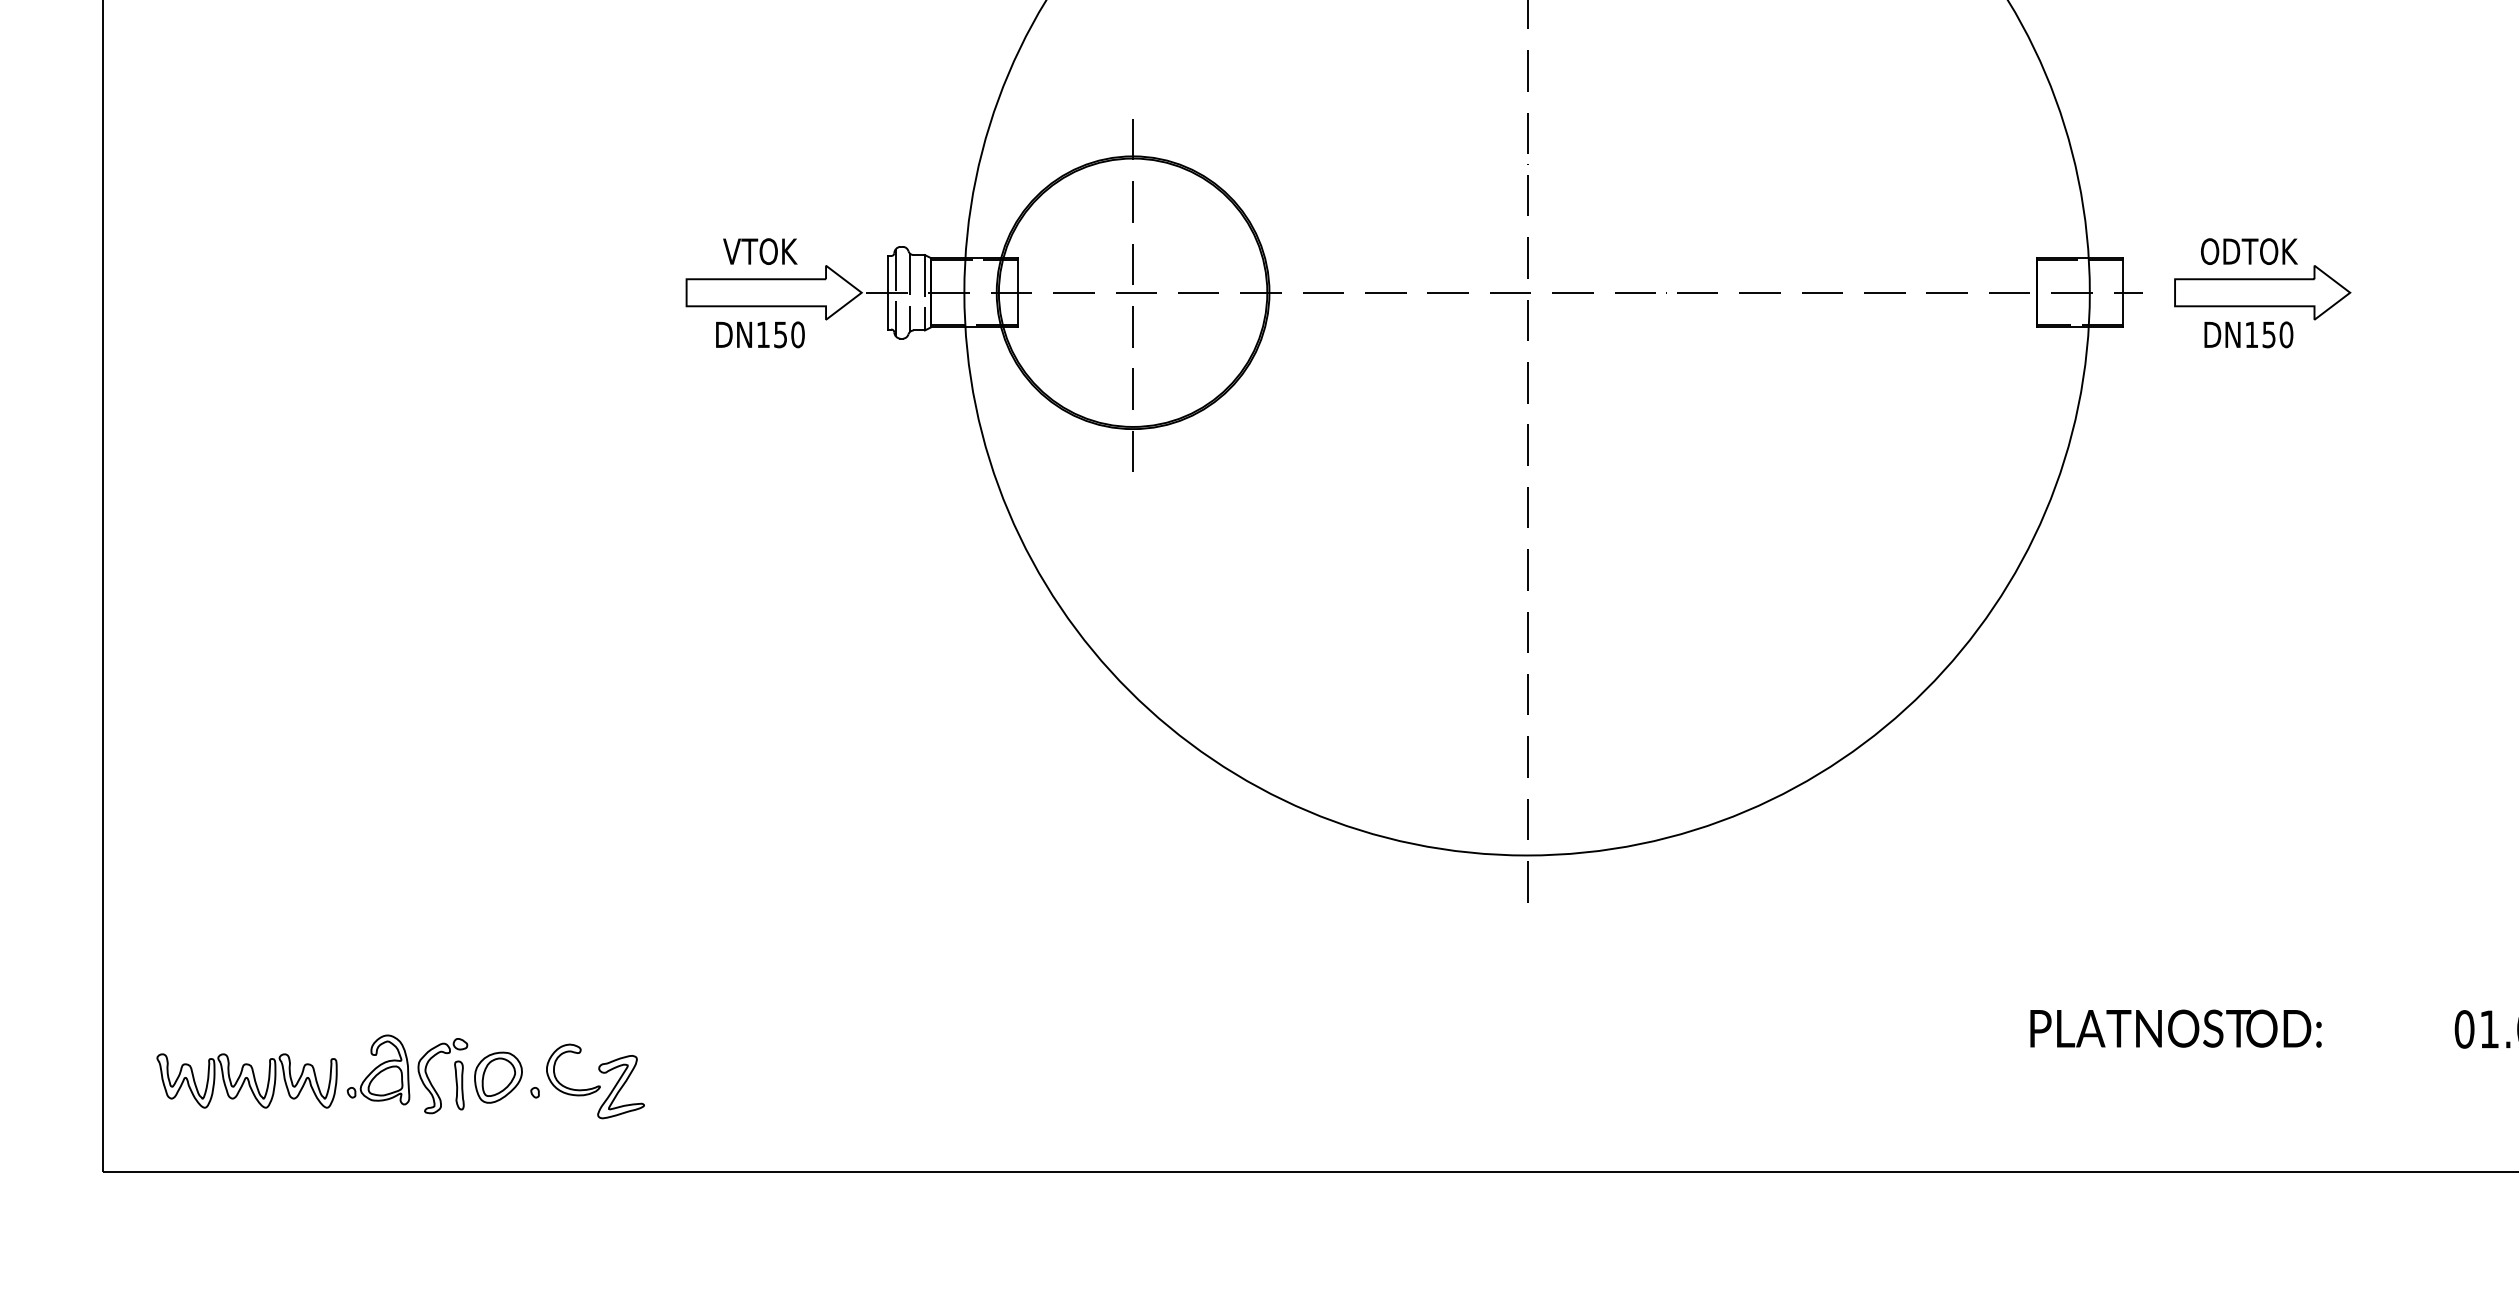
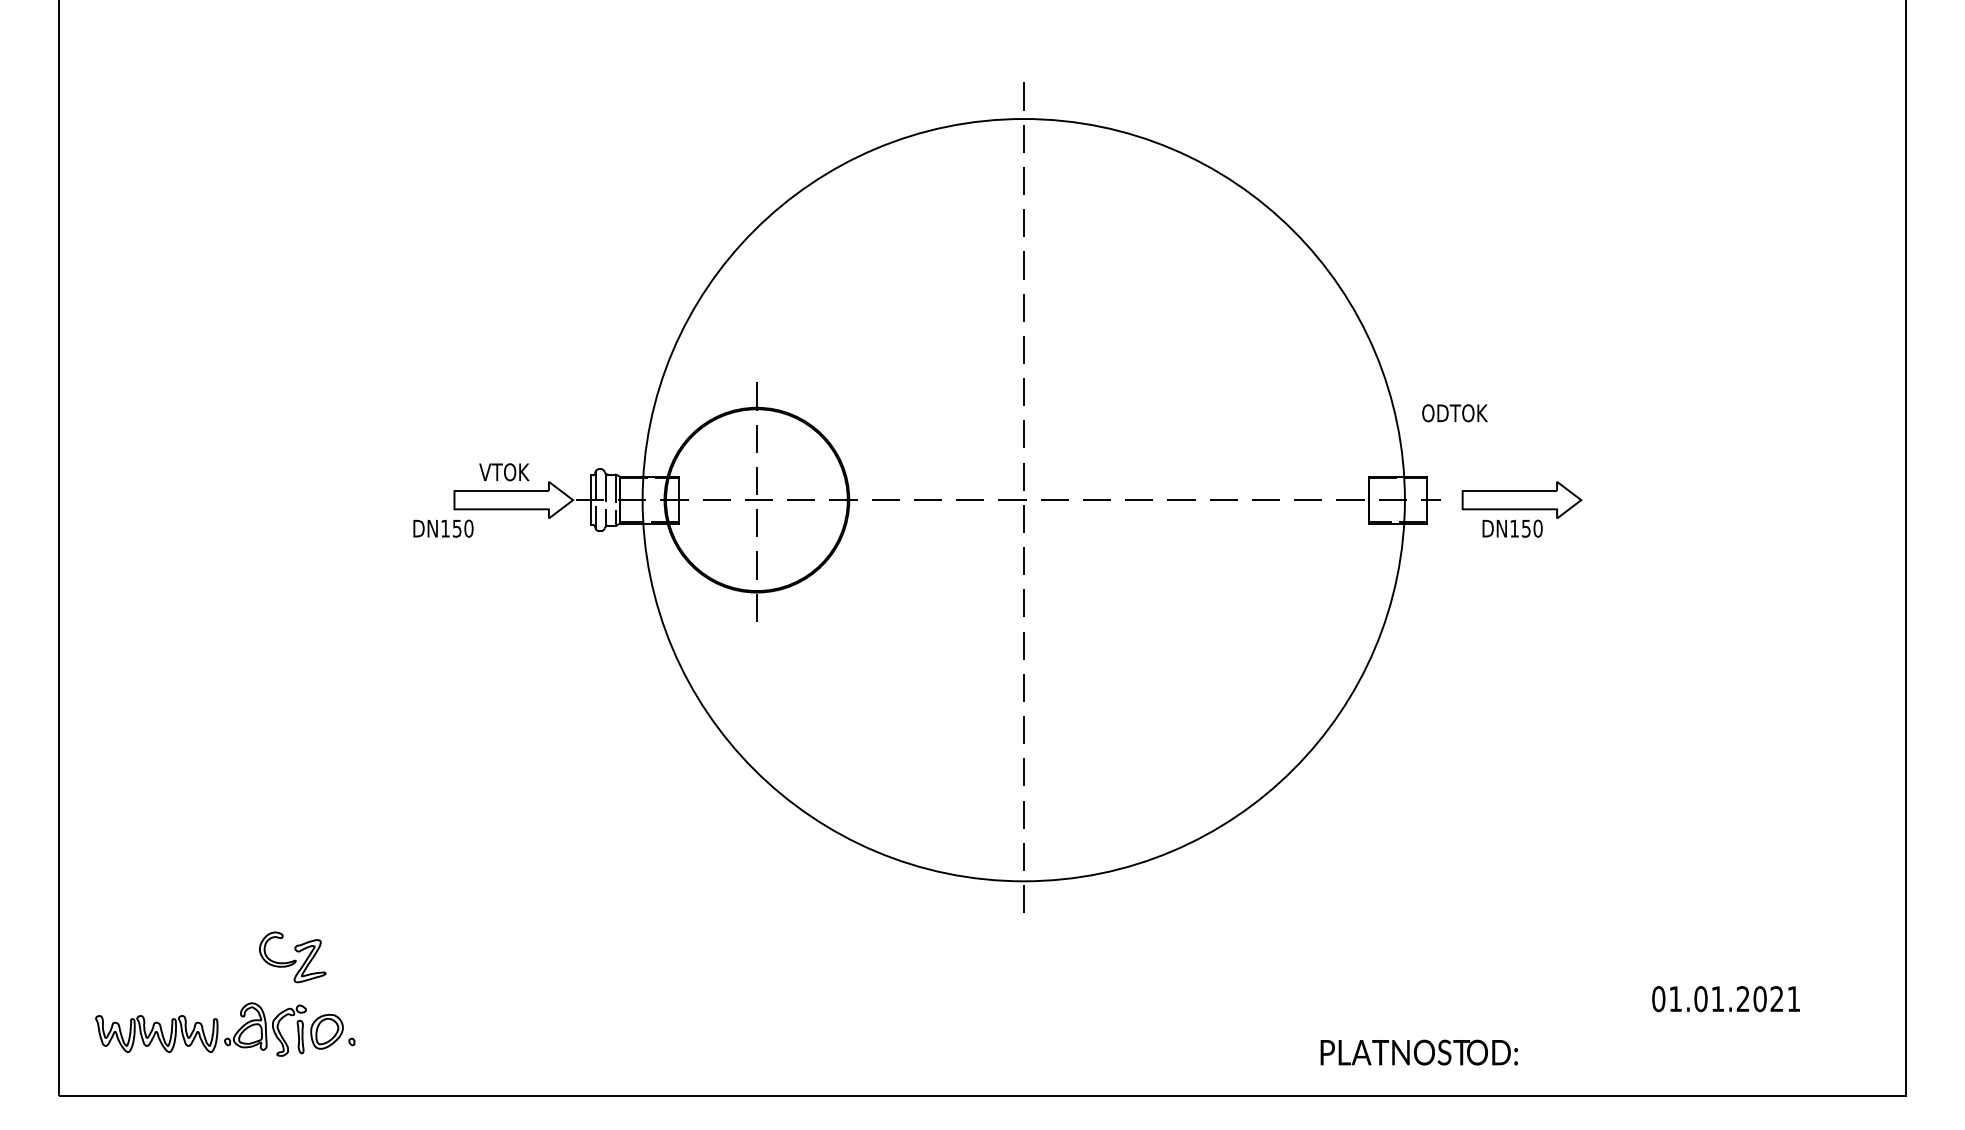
text: (2248, 251) -> (1454, 413), moved
text: (760, 334) -> (443, 528), moved
text: (2174, 1028) -> (1418, 1052), moved
part: (595, 1081) -> (292, 957), moved

